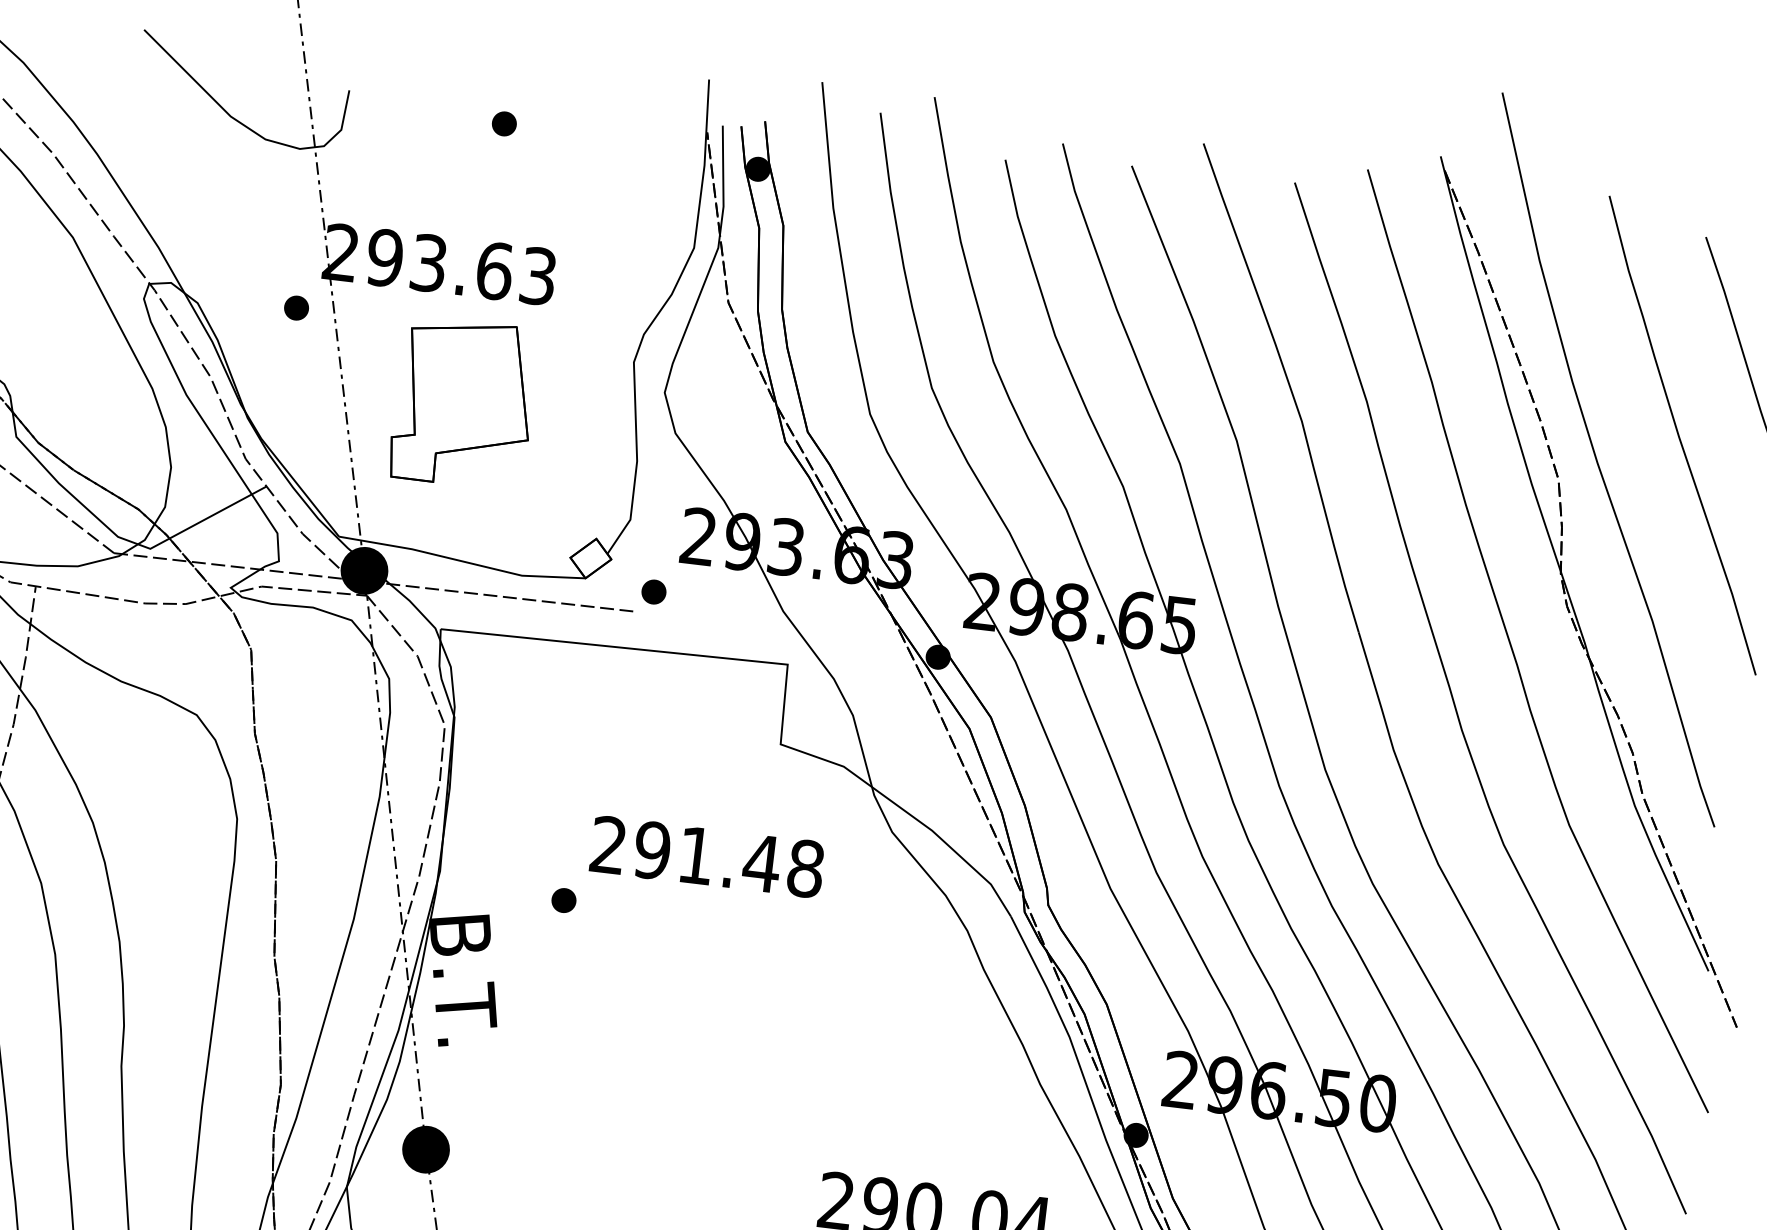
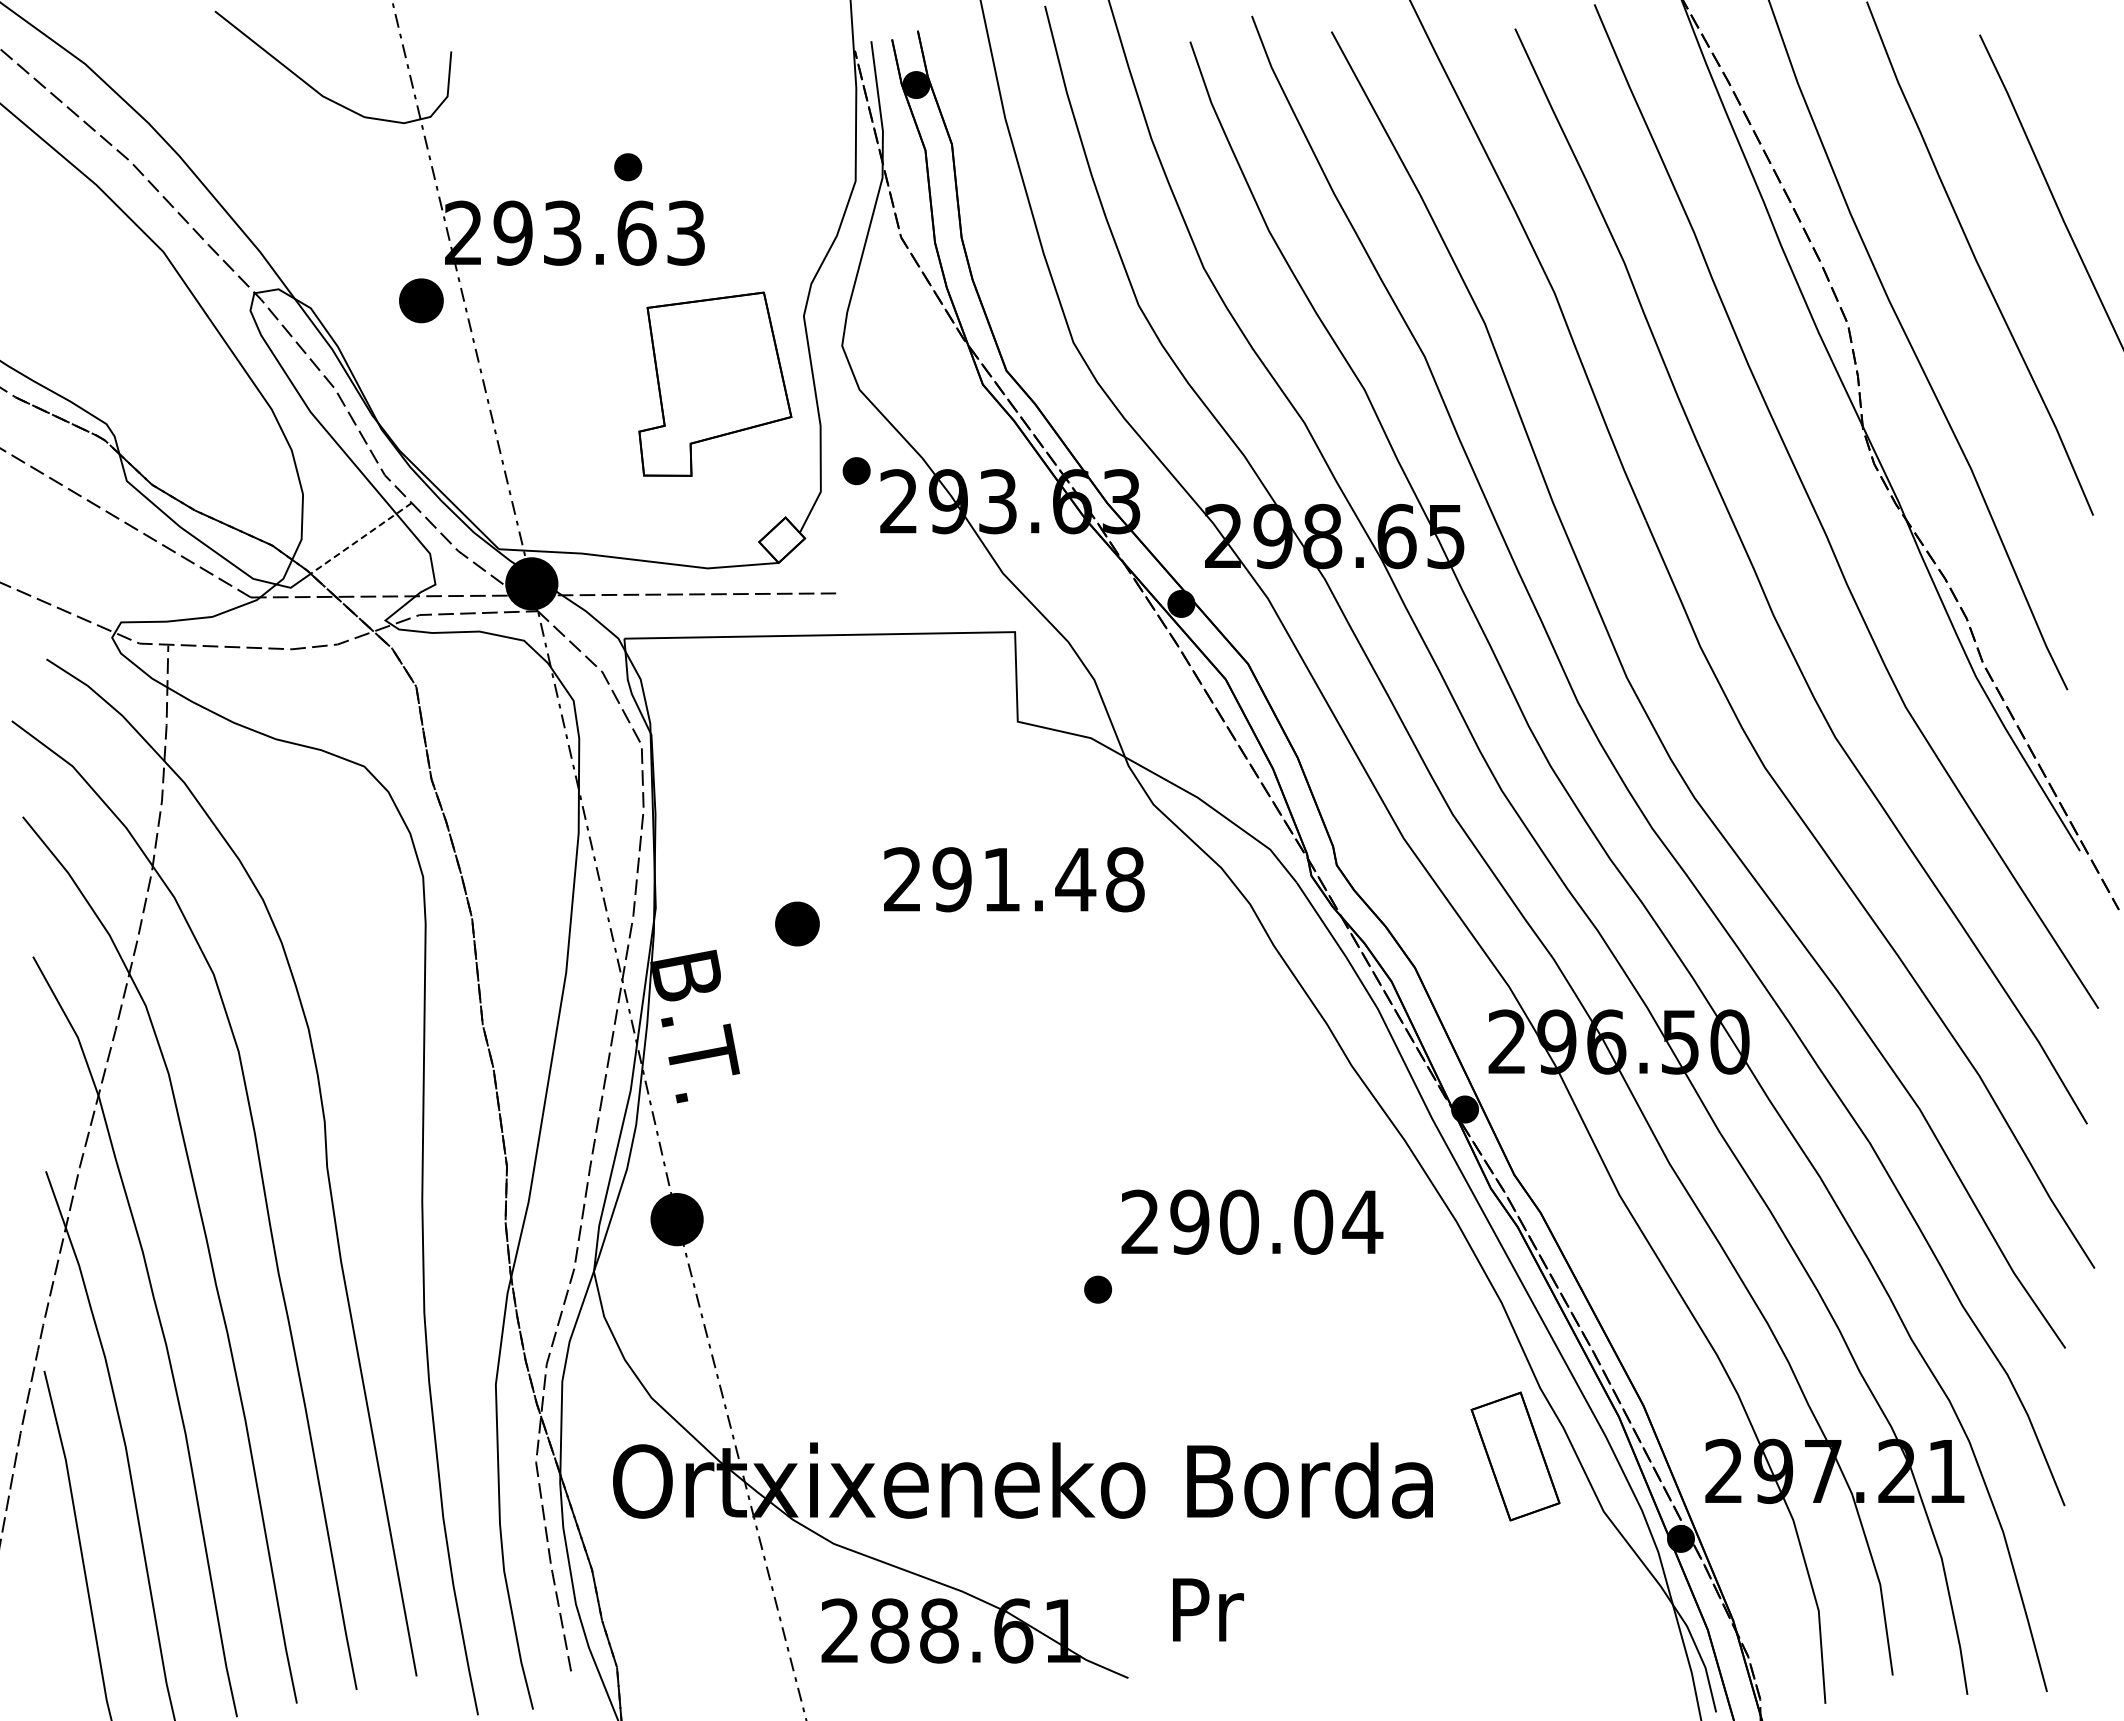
part: (504, 124) -> (628, 167), moved
part: (296, 307) -> (421, 300), size x1.6
part: (464, 402) -> (715, 383), moved
line: (218, 512) -> (361, 538), solid -> dashed
part: (653, 592) -> (856, 471), moved
text: (707, 856) -> (1014, 879), moved
part: (563, 900) -> (797, 924), size x1.6

